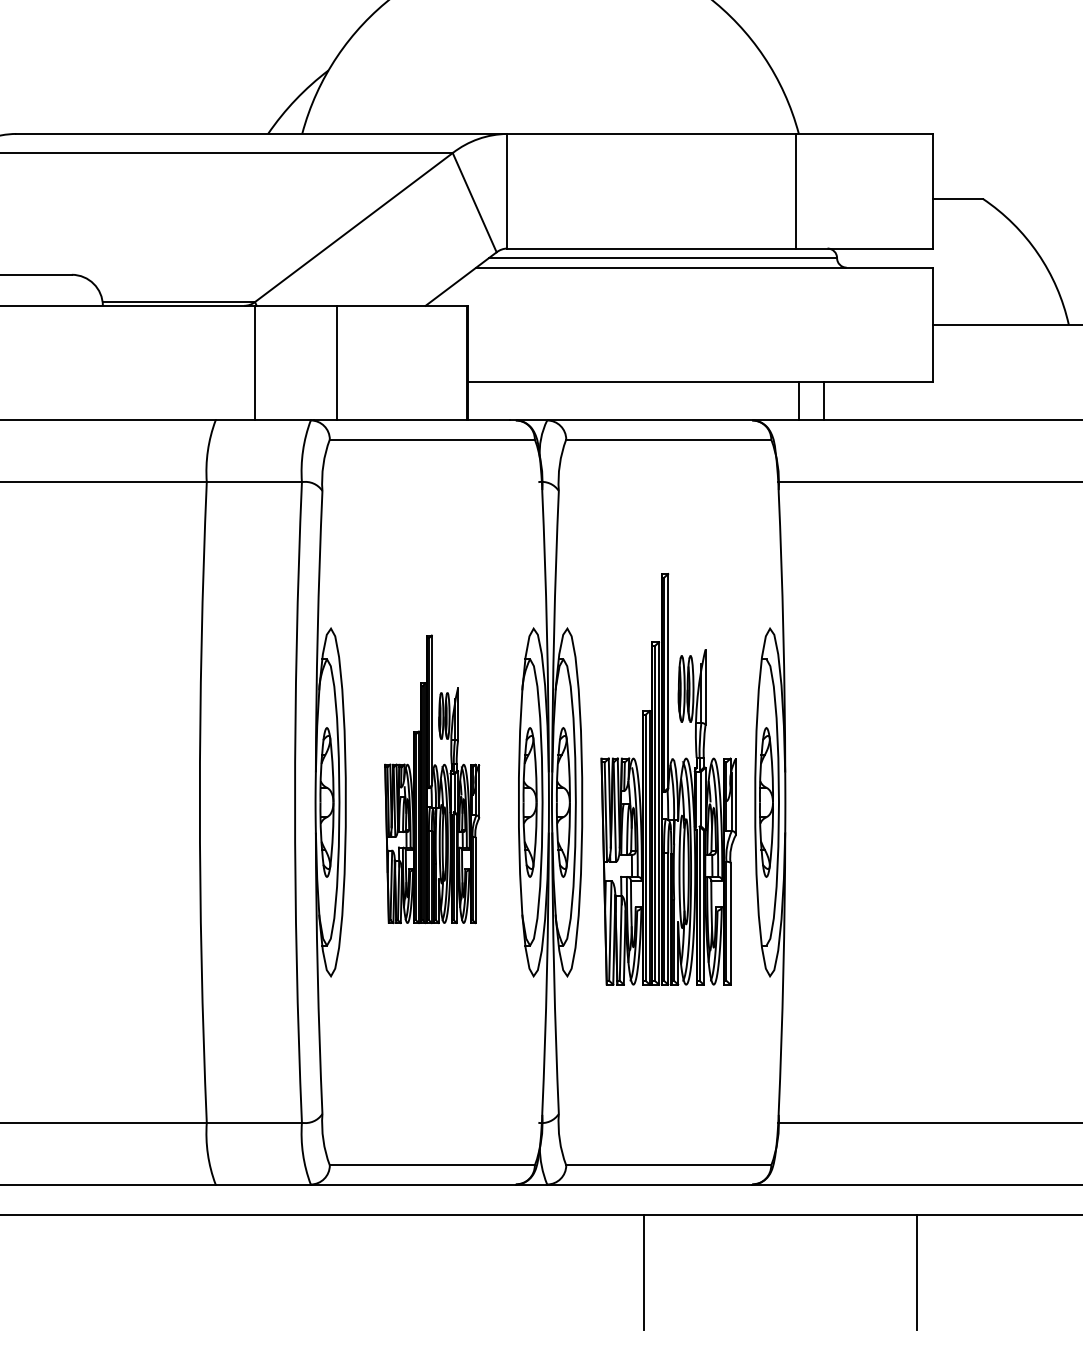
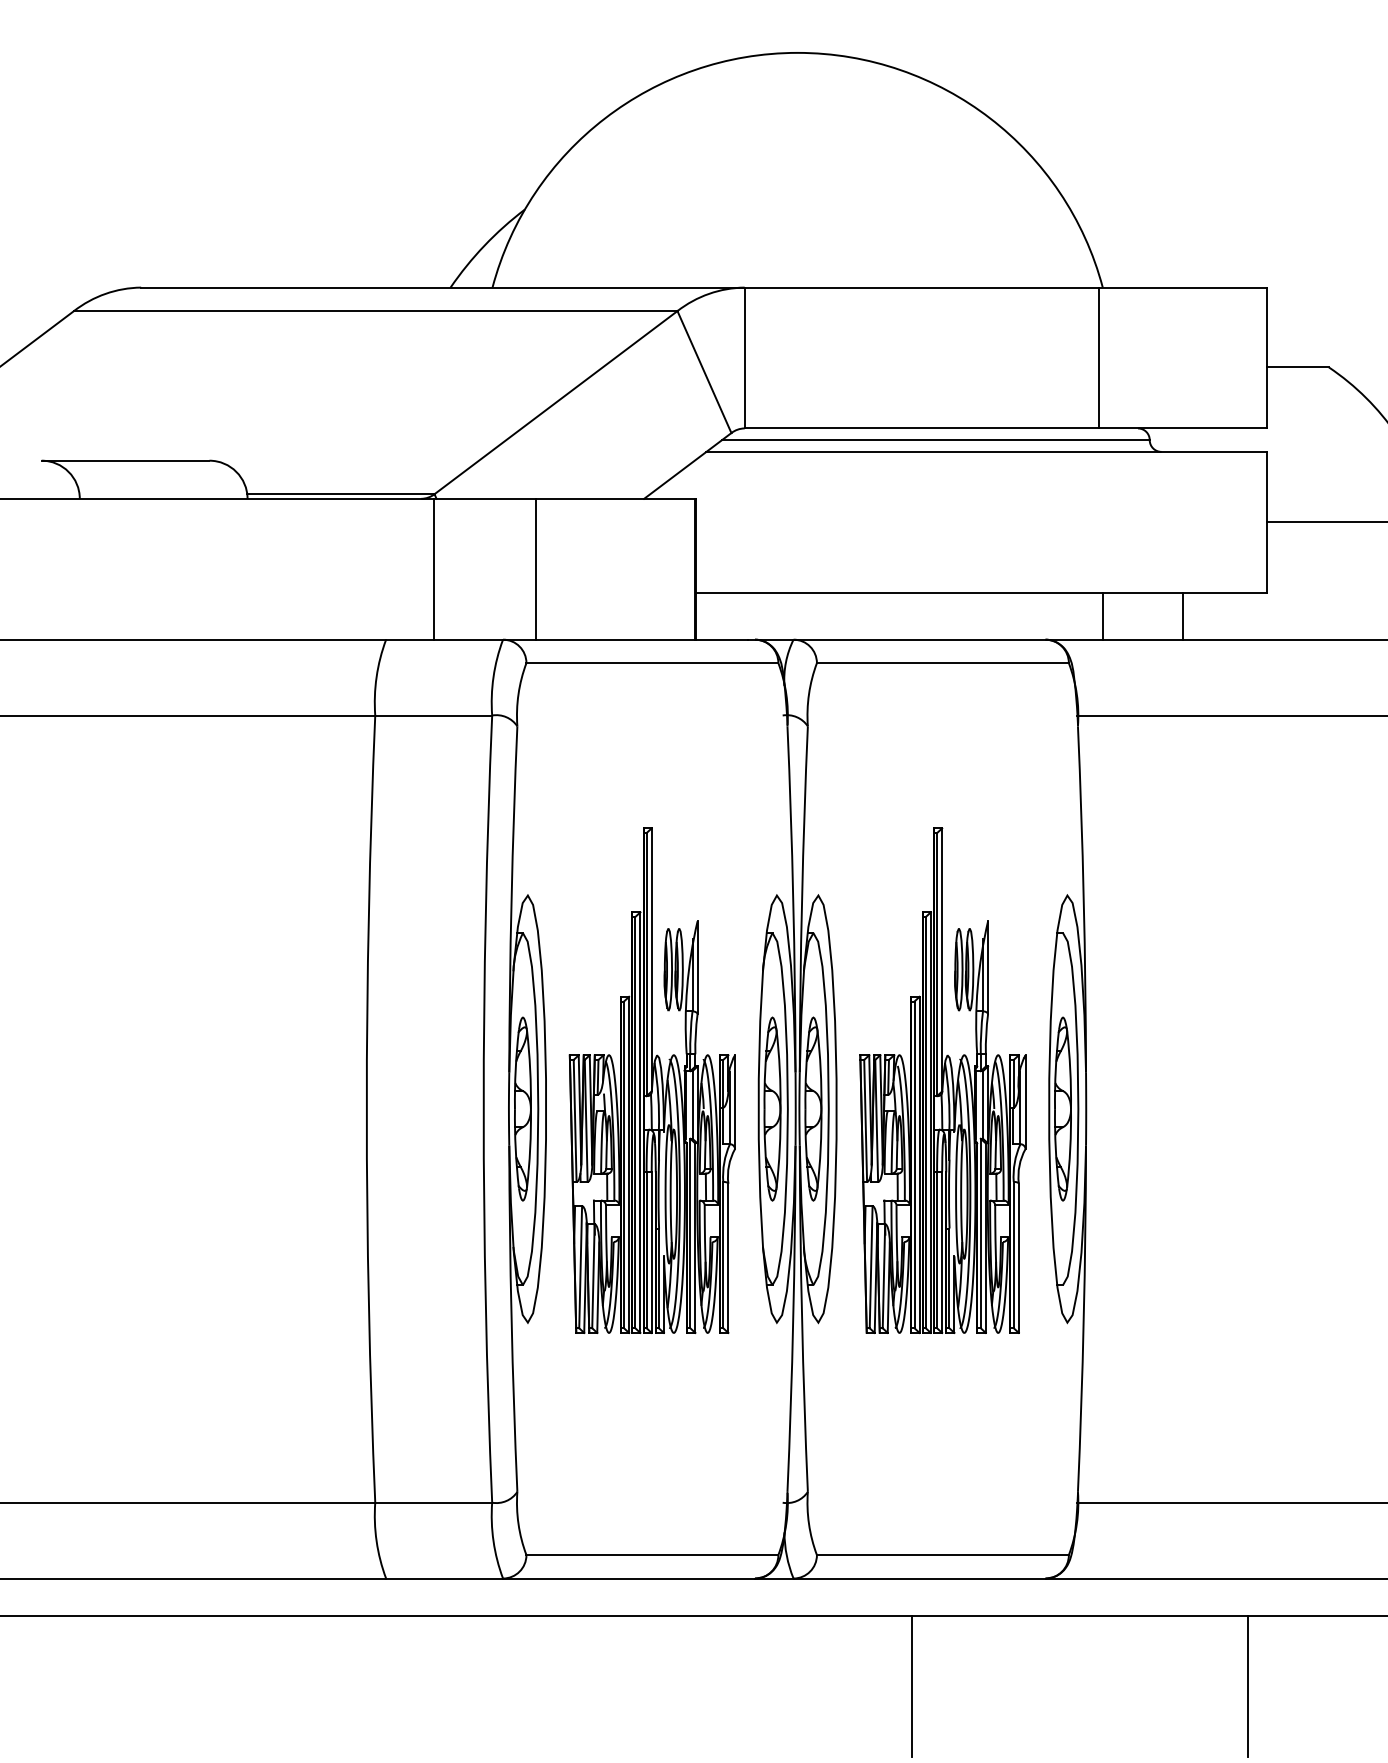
line: (823, 400) -> (1182, 615), moved
part: (431, 779) -> (651, 1080), size x1.43

